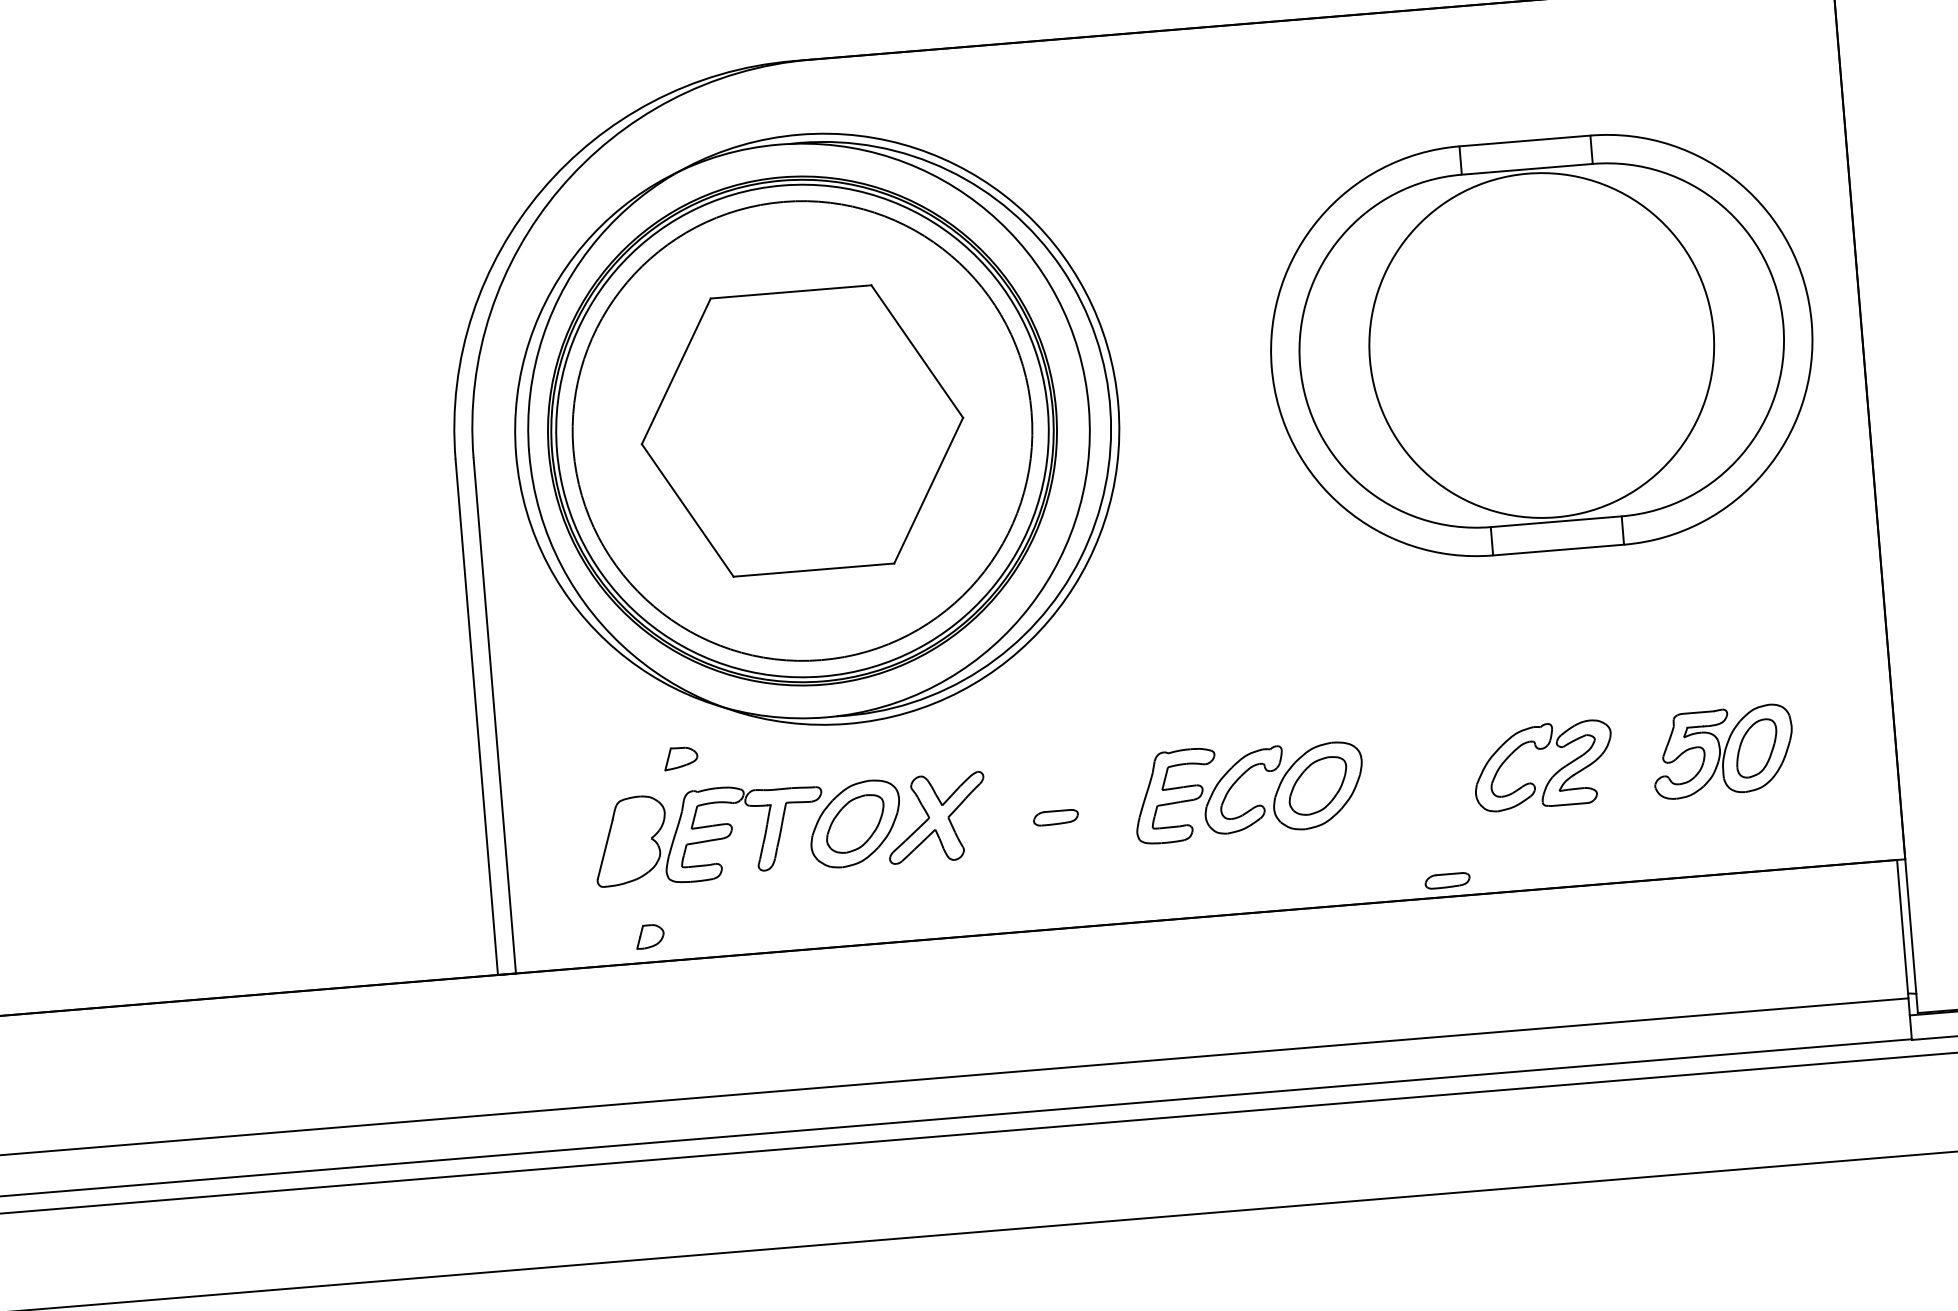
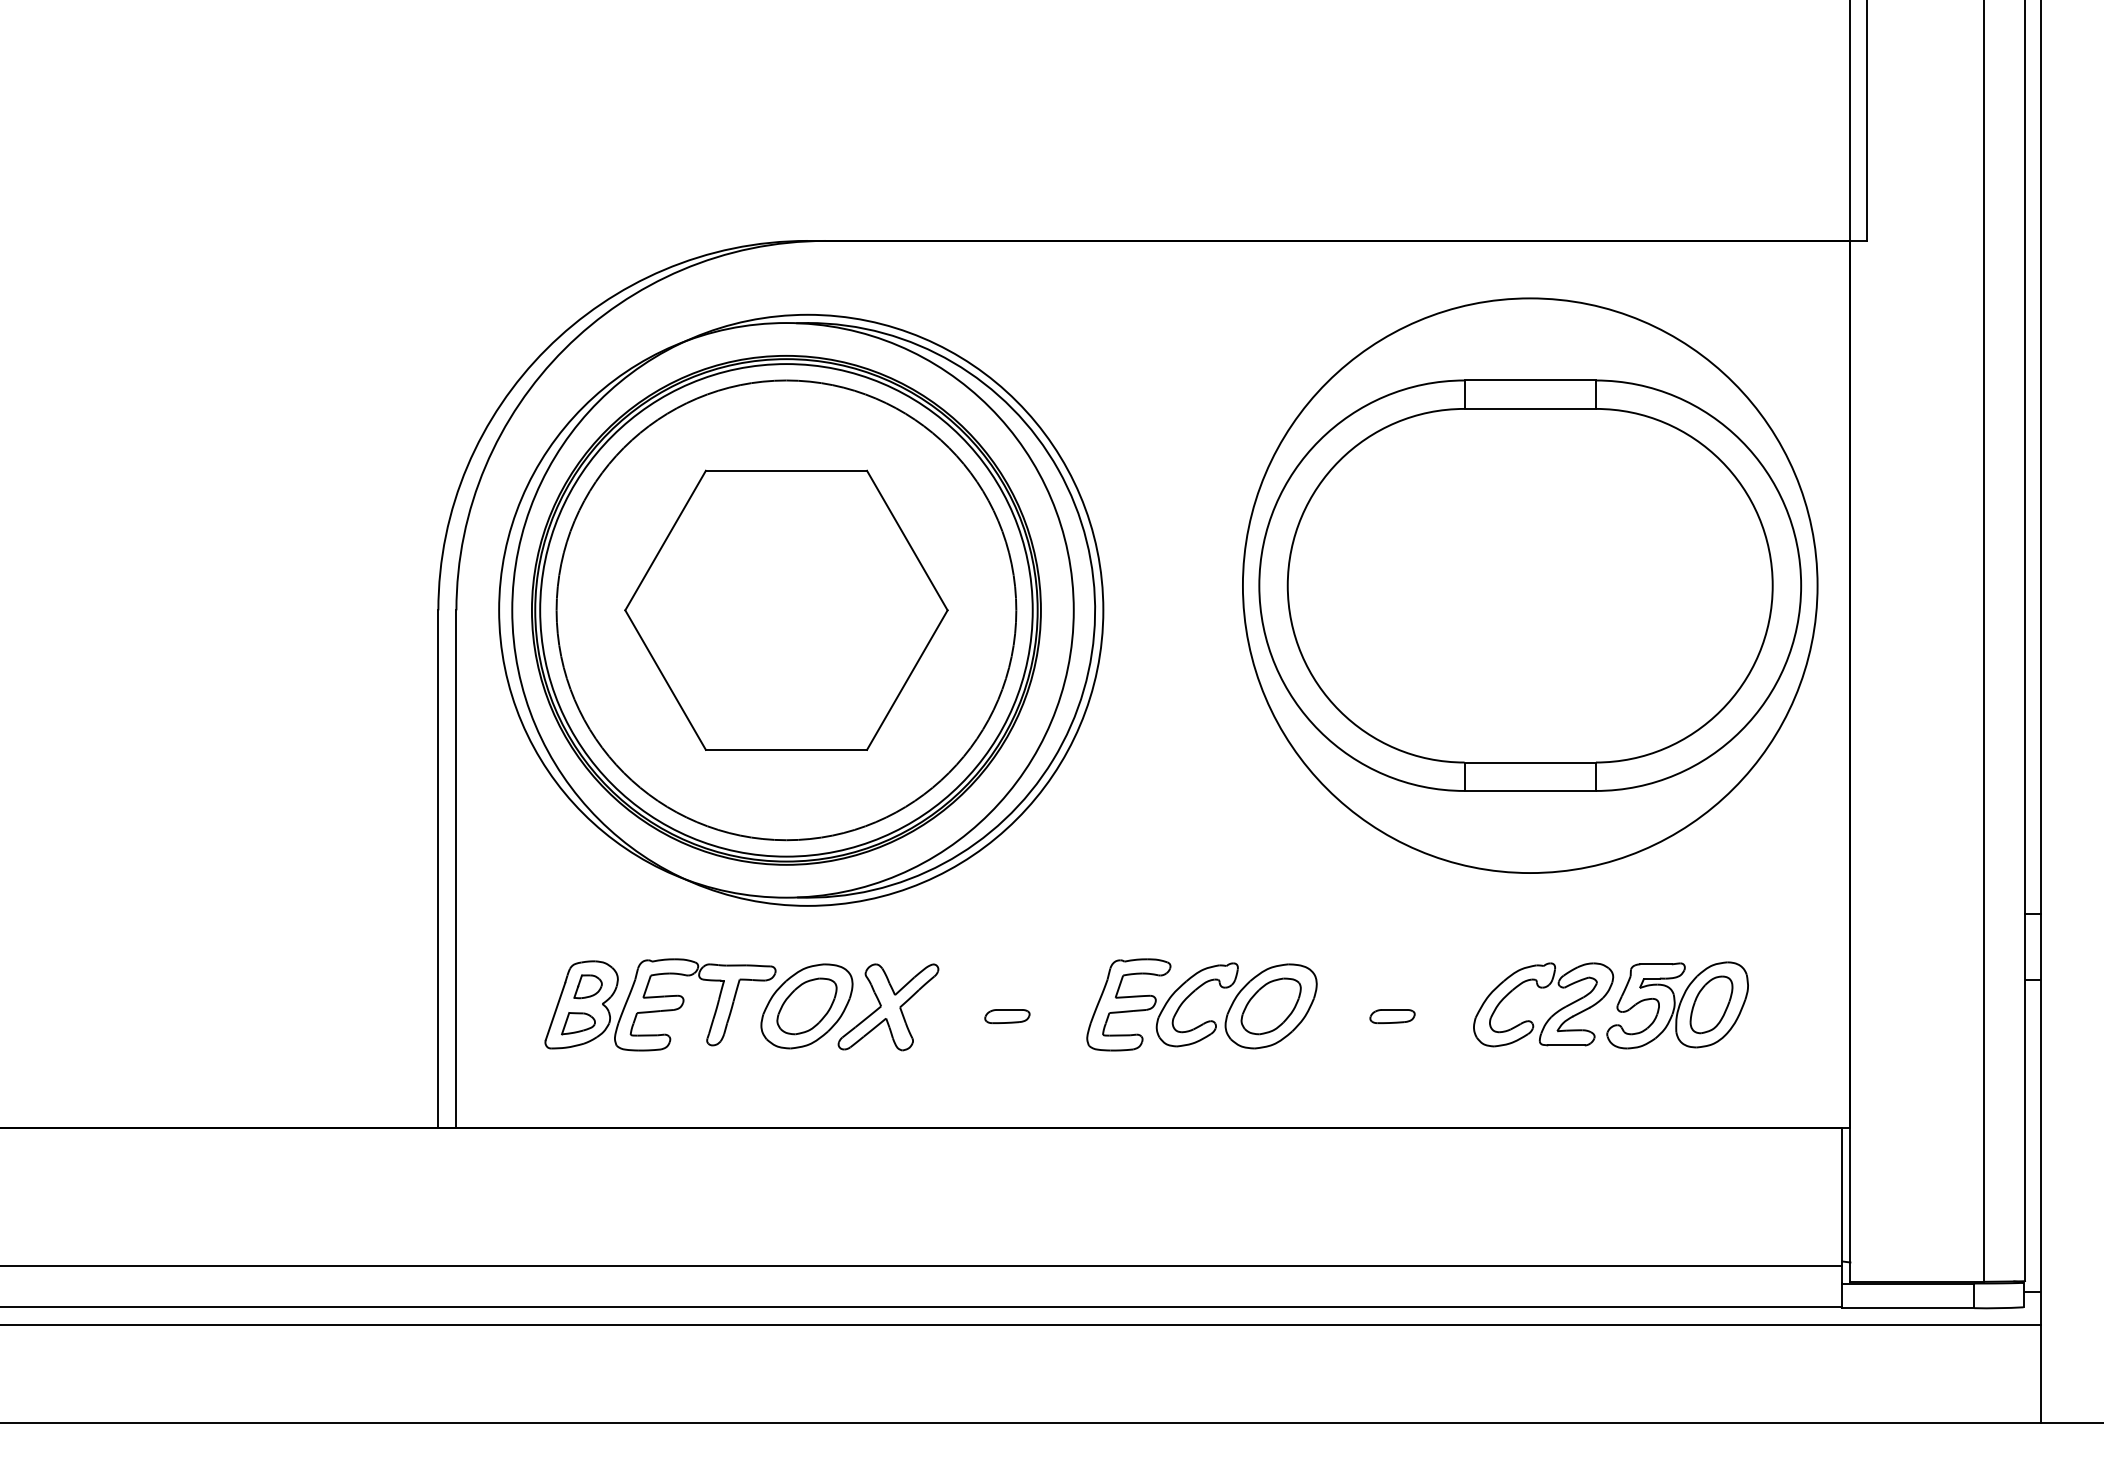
circle: (1541, 345) -> (1529, 585), size x1.67
part: (680, 758) -> (578, 1023), moved
part: (1554, 773) -> (1553, 1013), moved
part: (1447, 880) -> (1392, 1016), moved
part: (649, 936) -> (587, 986), moved

